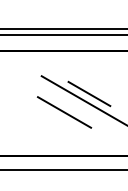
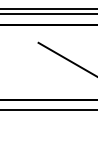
line: (89, 93) -> (72, 55), removed
line: (64, 112) -> (54, 68), removed

